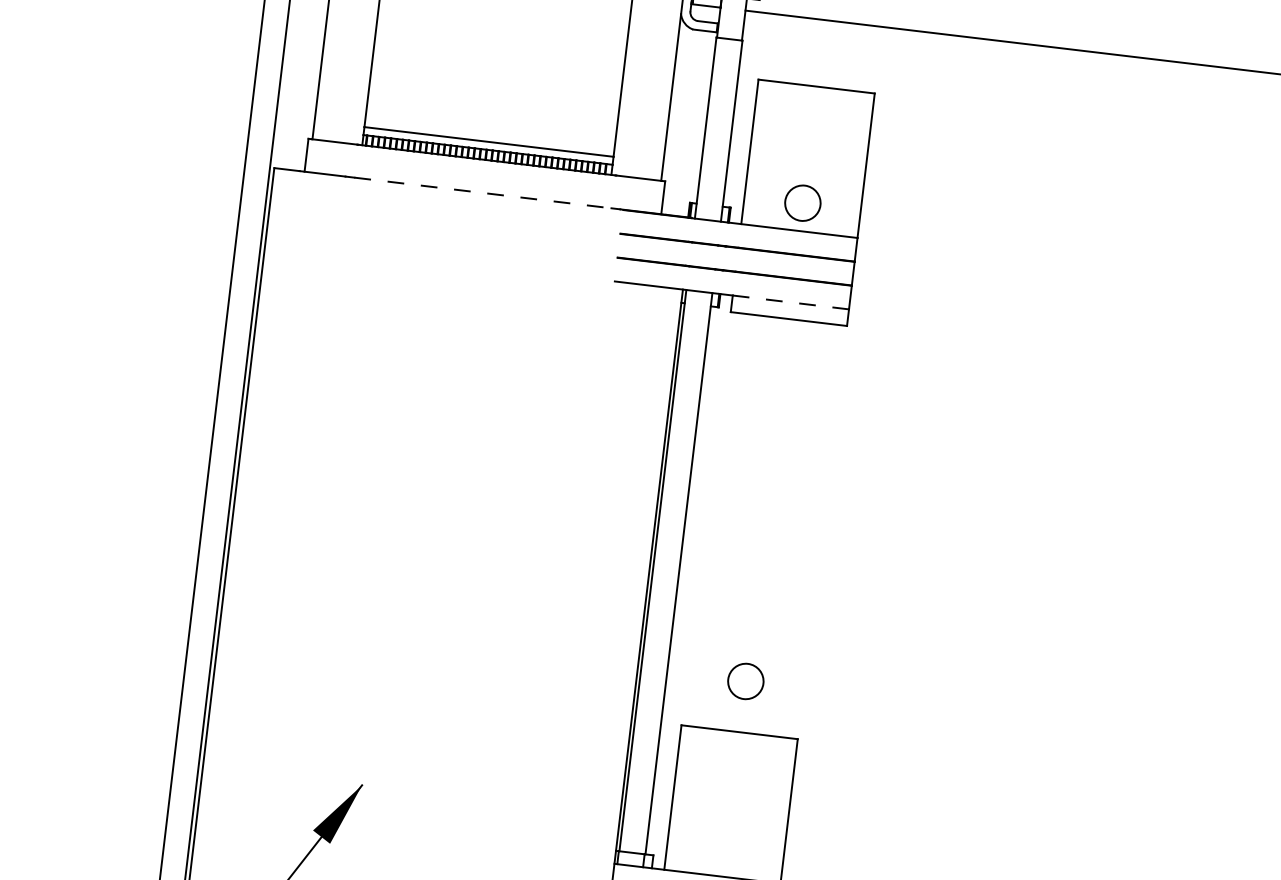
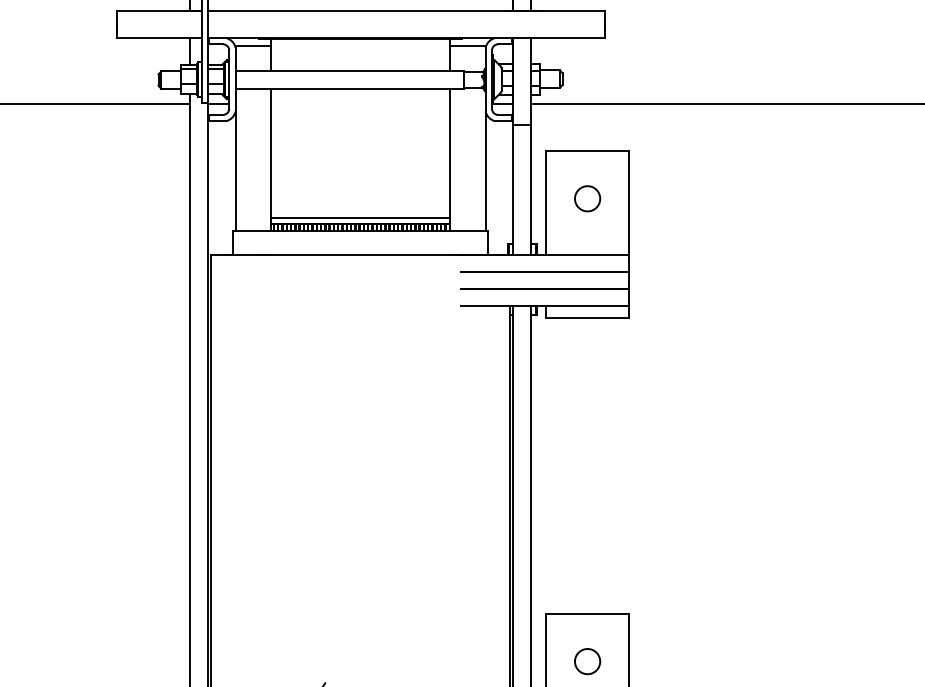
line: (484, 193) -> (361, 254), dashed -> solid
circle: (802, 202) -> (587, 198), moved
line: (790, 301) -> (587, 305), dashed -> solid
circle: (745, 681) -> (587, 661), moved

